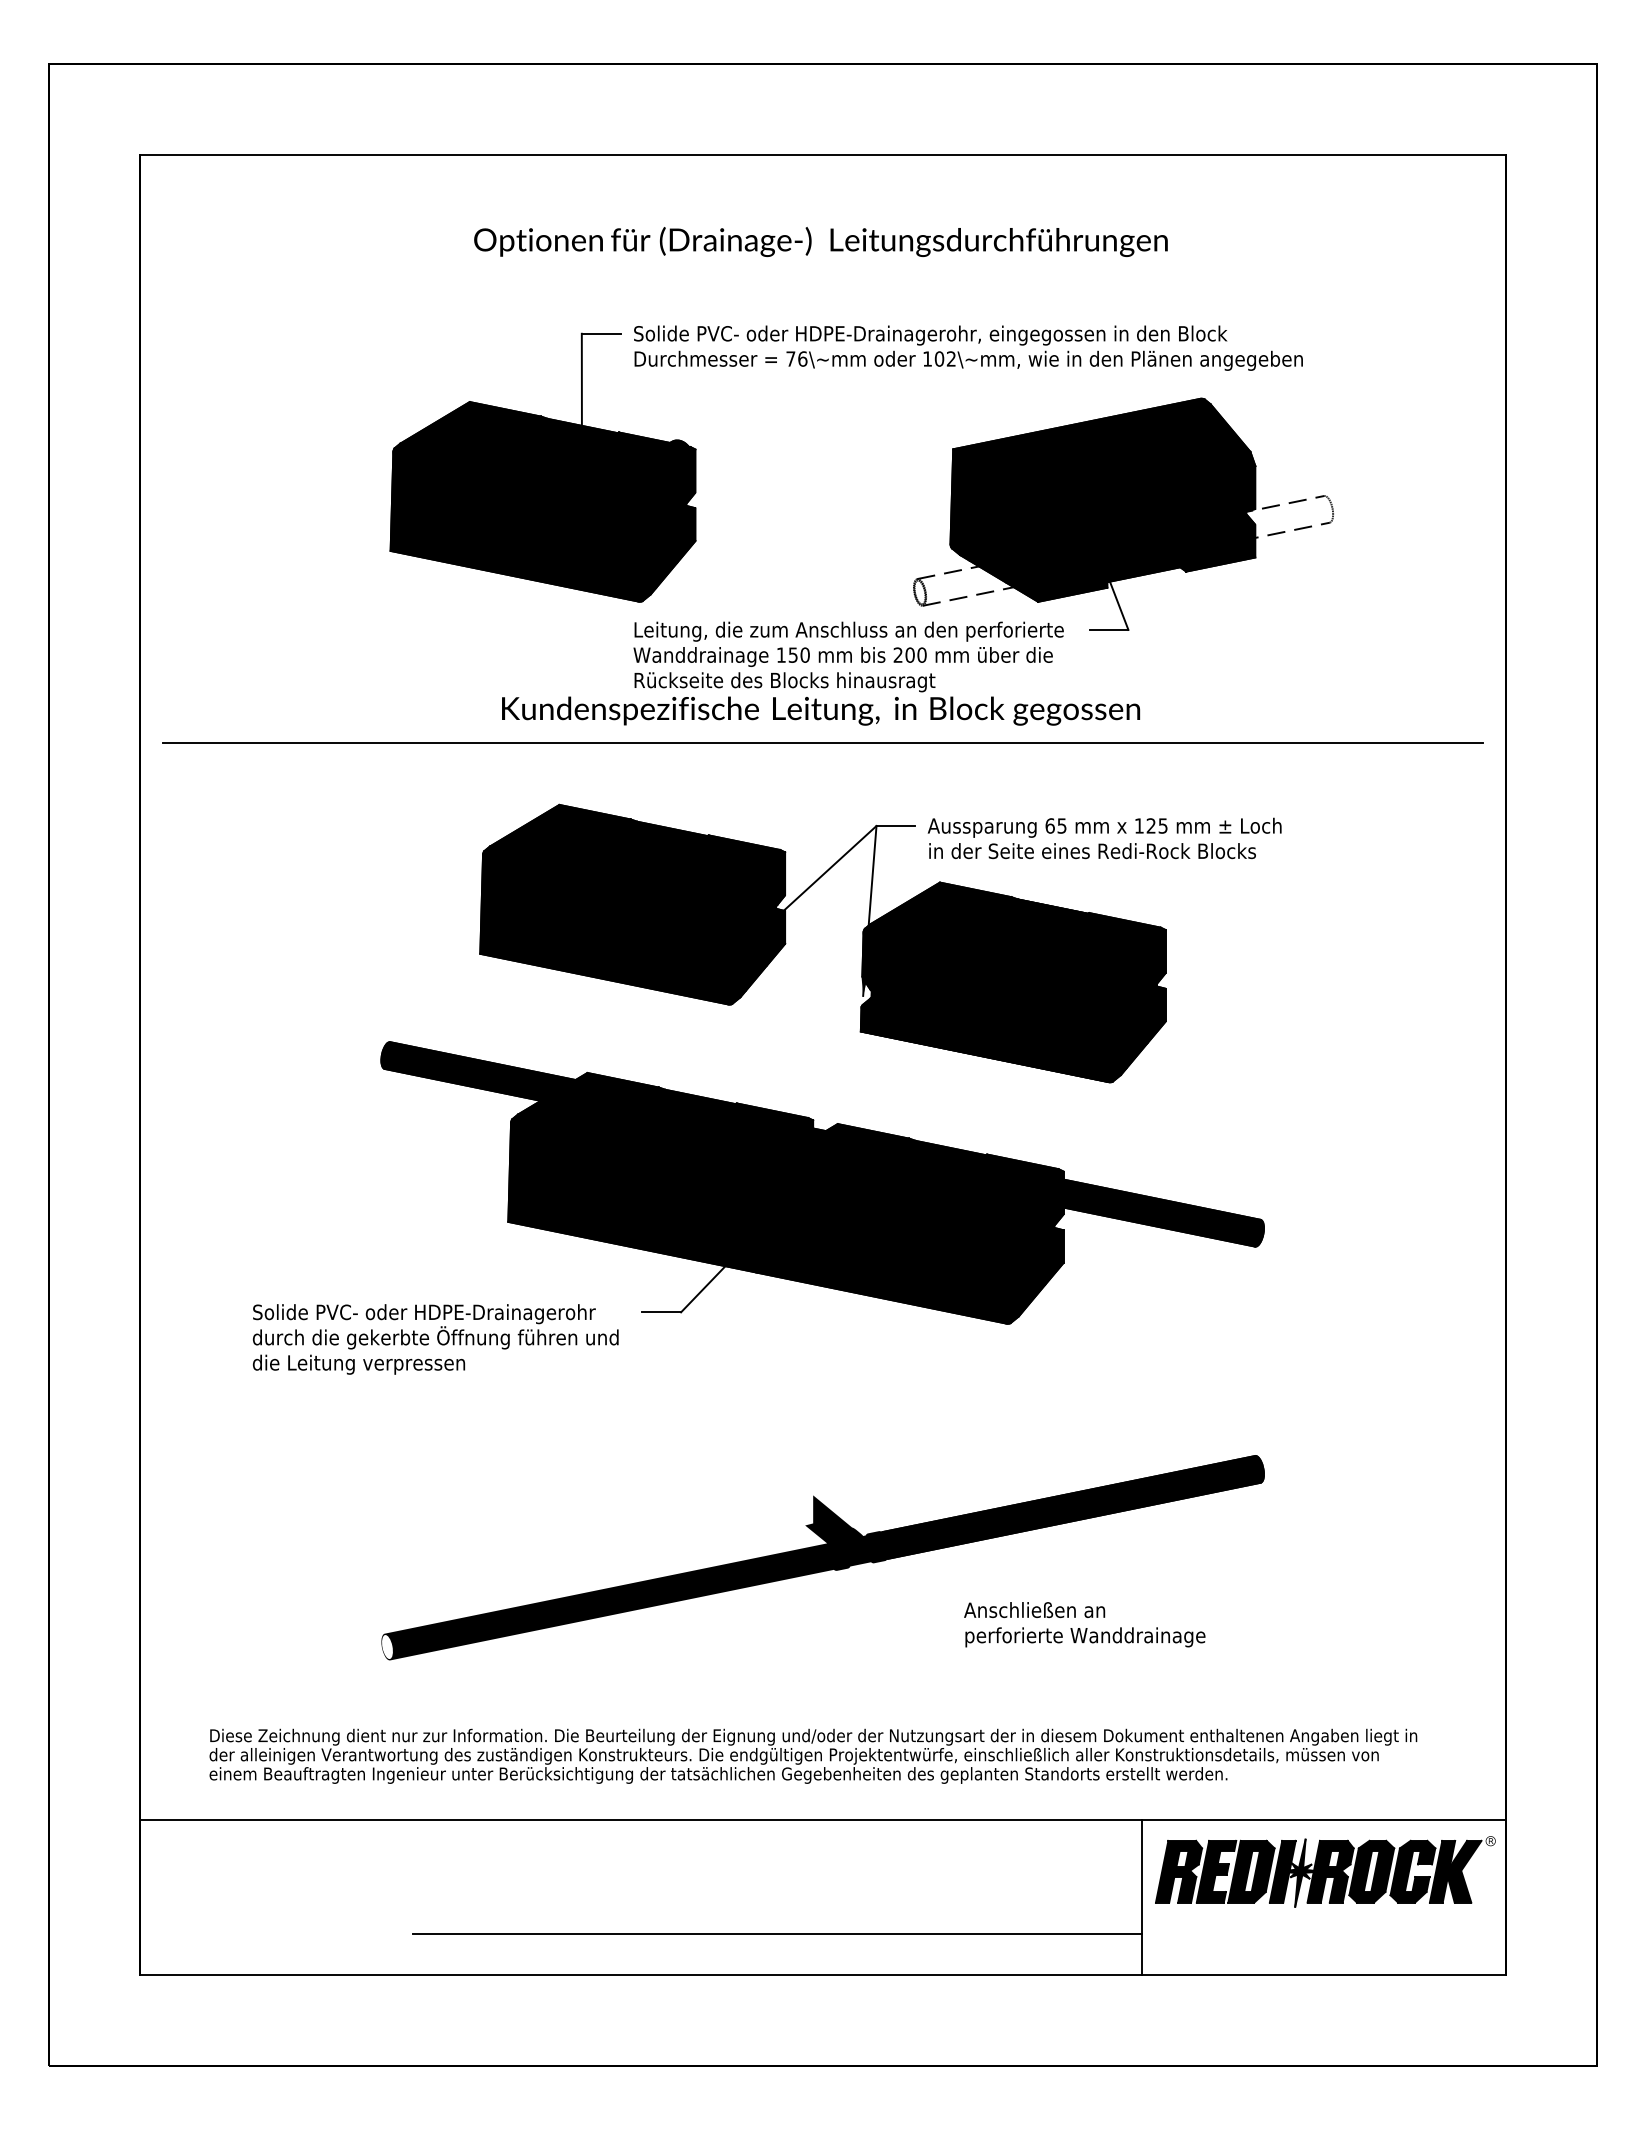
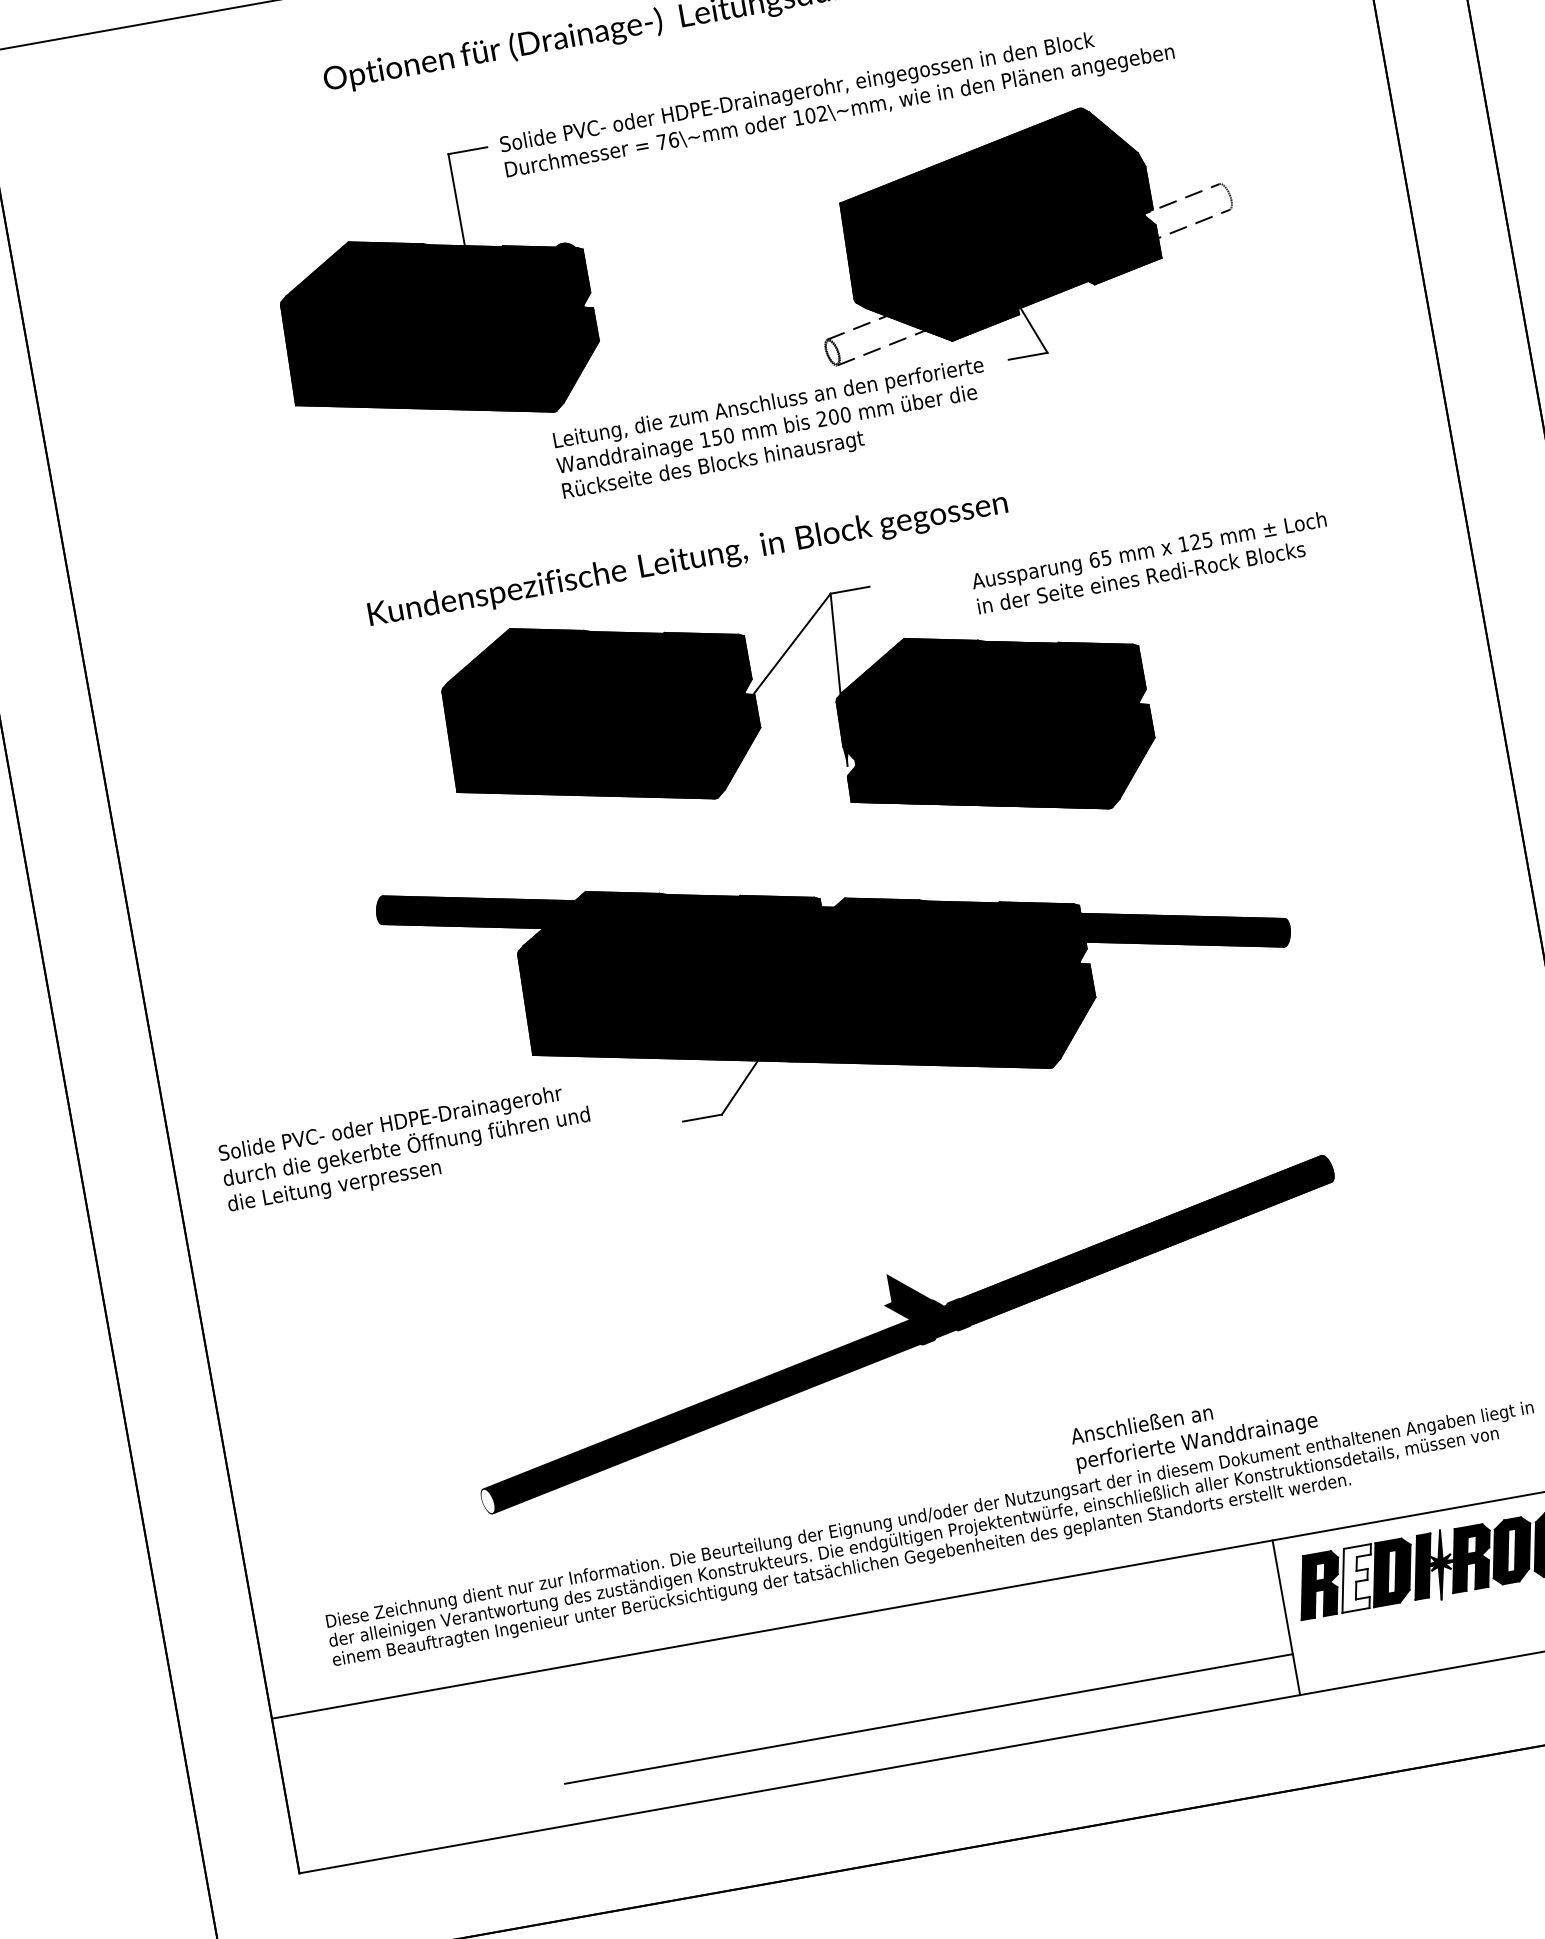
text: (821, 710) -> (688, 559), moved
line: (822, 742) -> (761, 519), removed
text: (1104, 838) -> (1151, 562), moved
text: (435, 1339) -> (406, 1148), moved
text: (1084, 1624) -> (1194, 1429), moved
fill: (1216, 1871) -> (1356, 1578), removed

